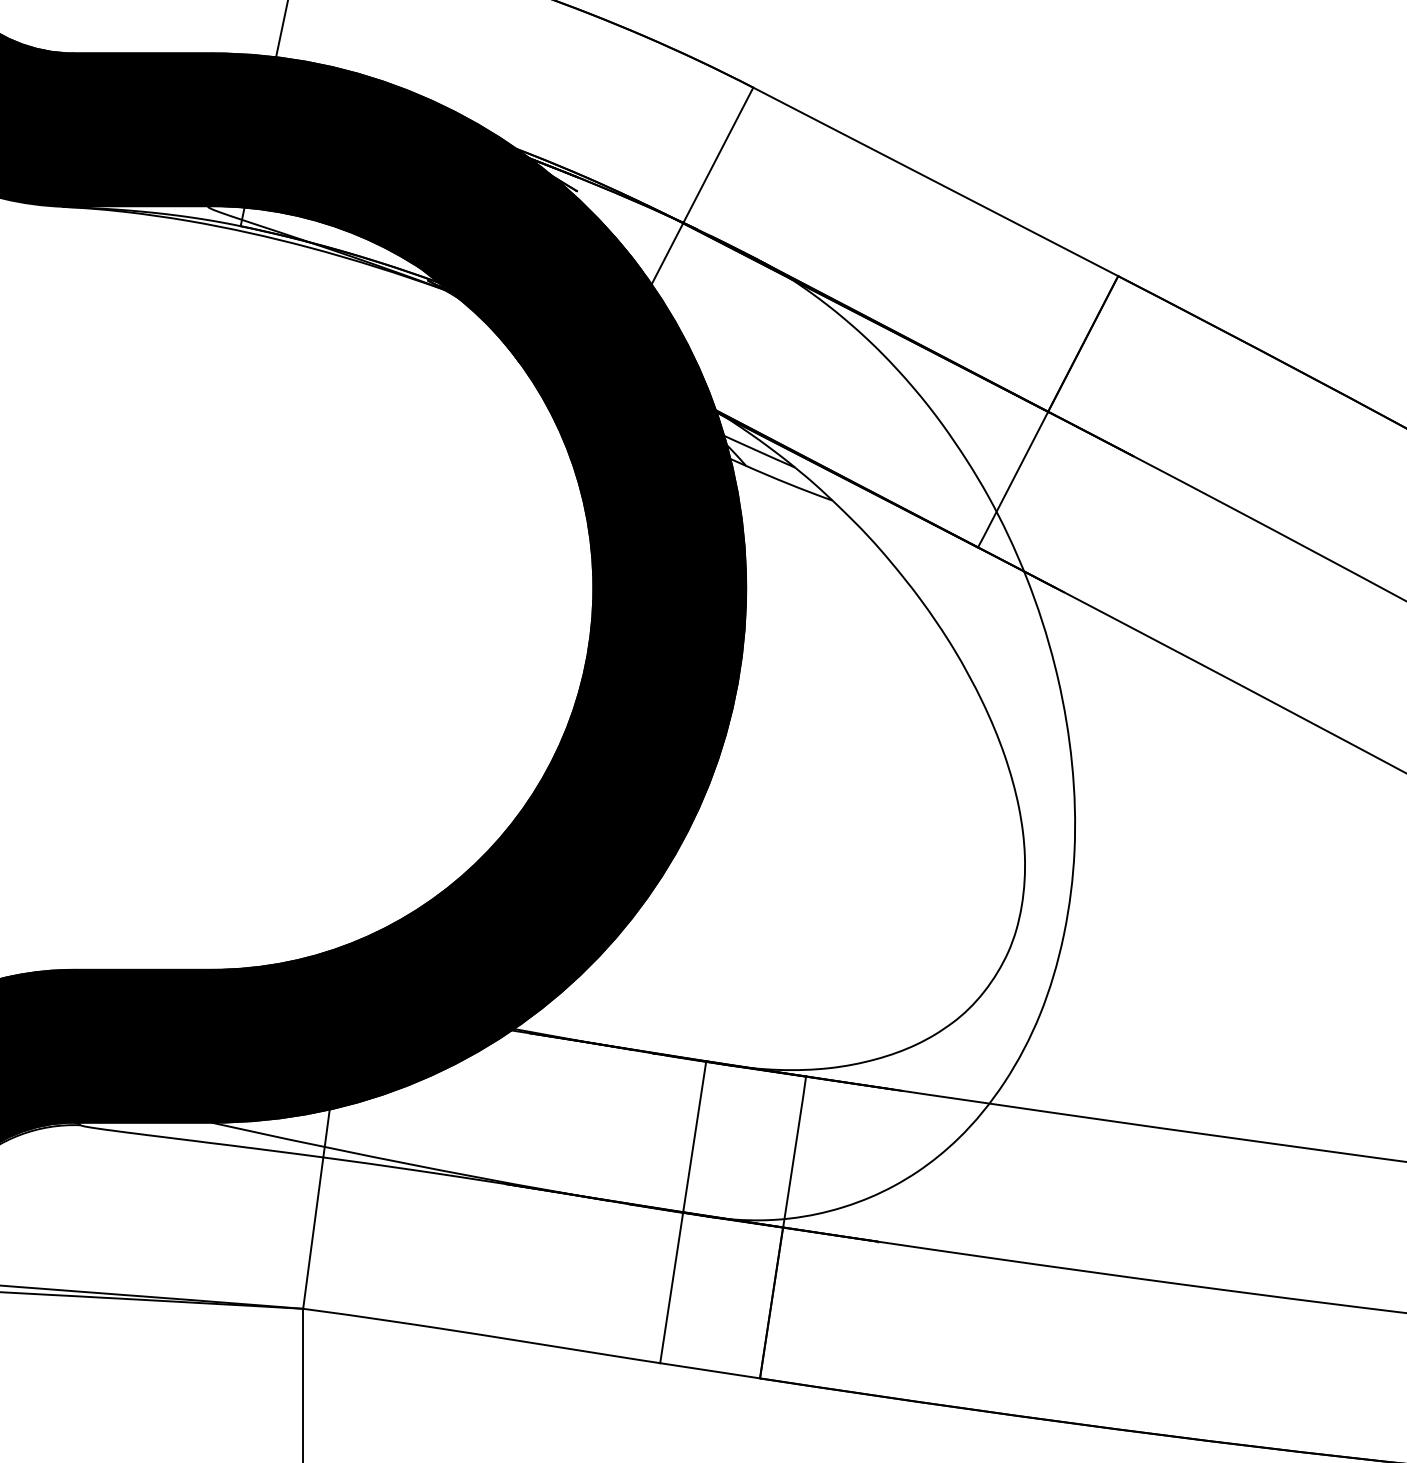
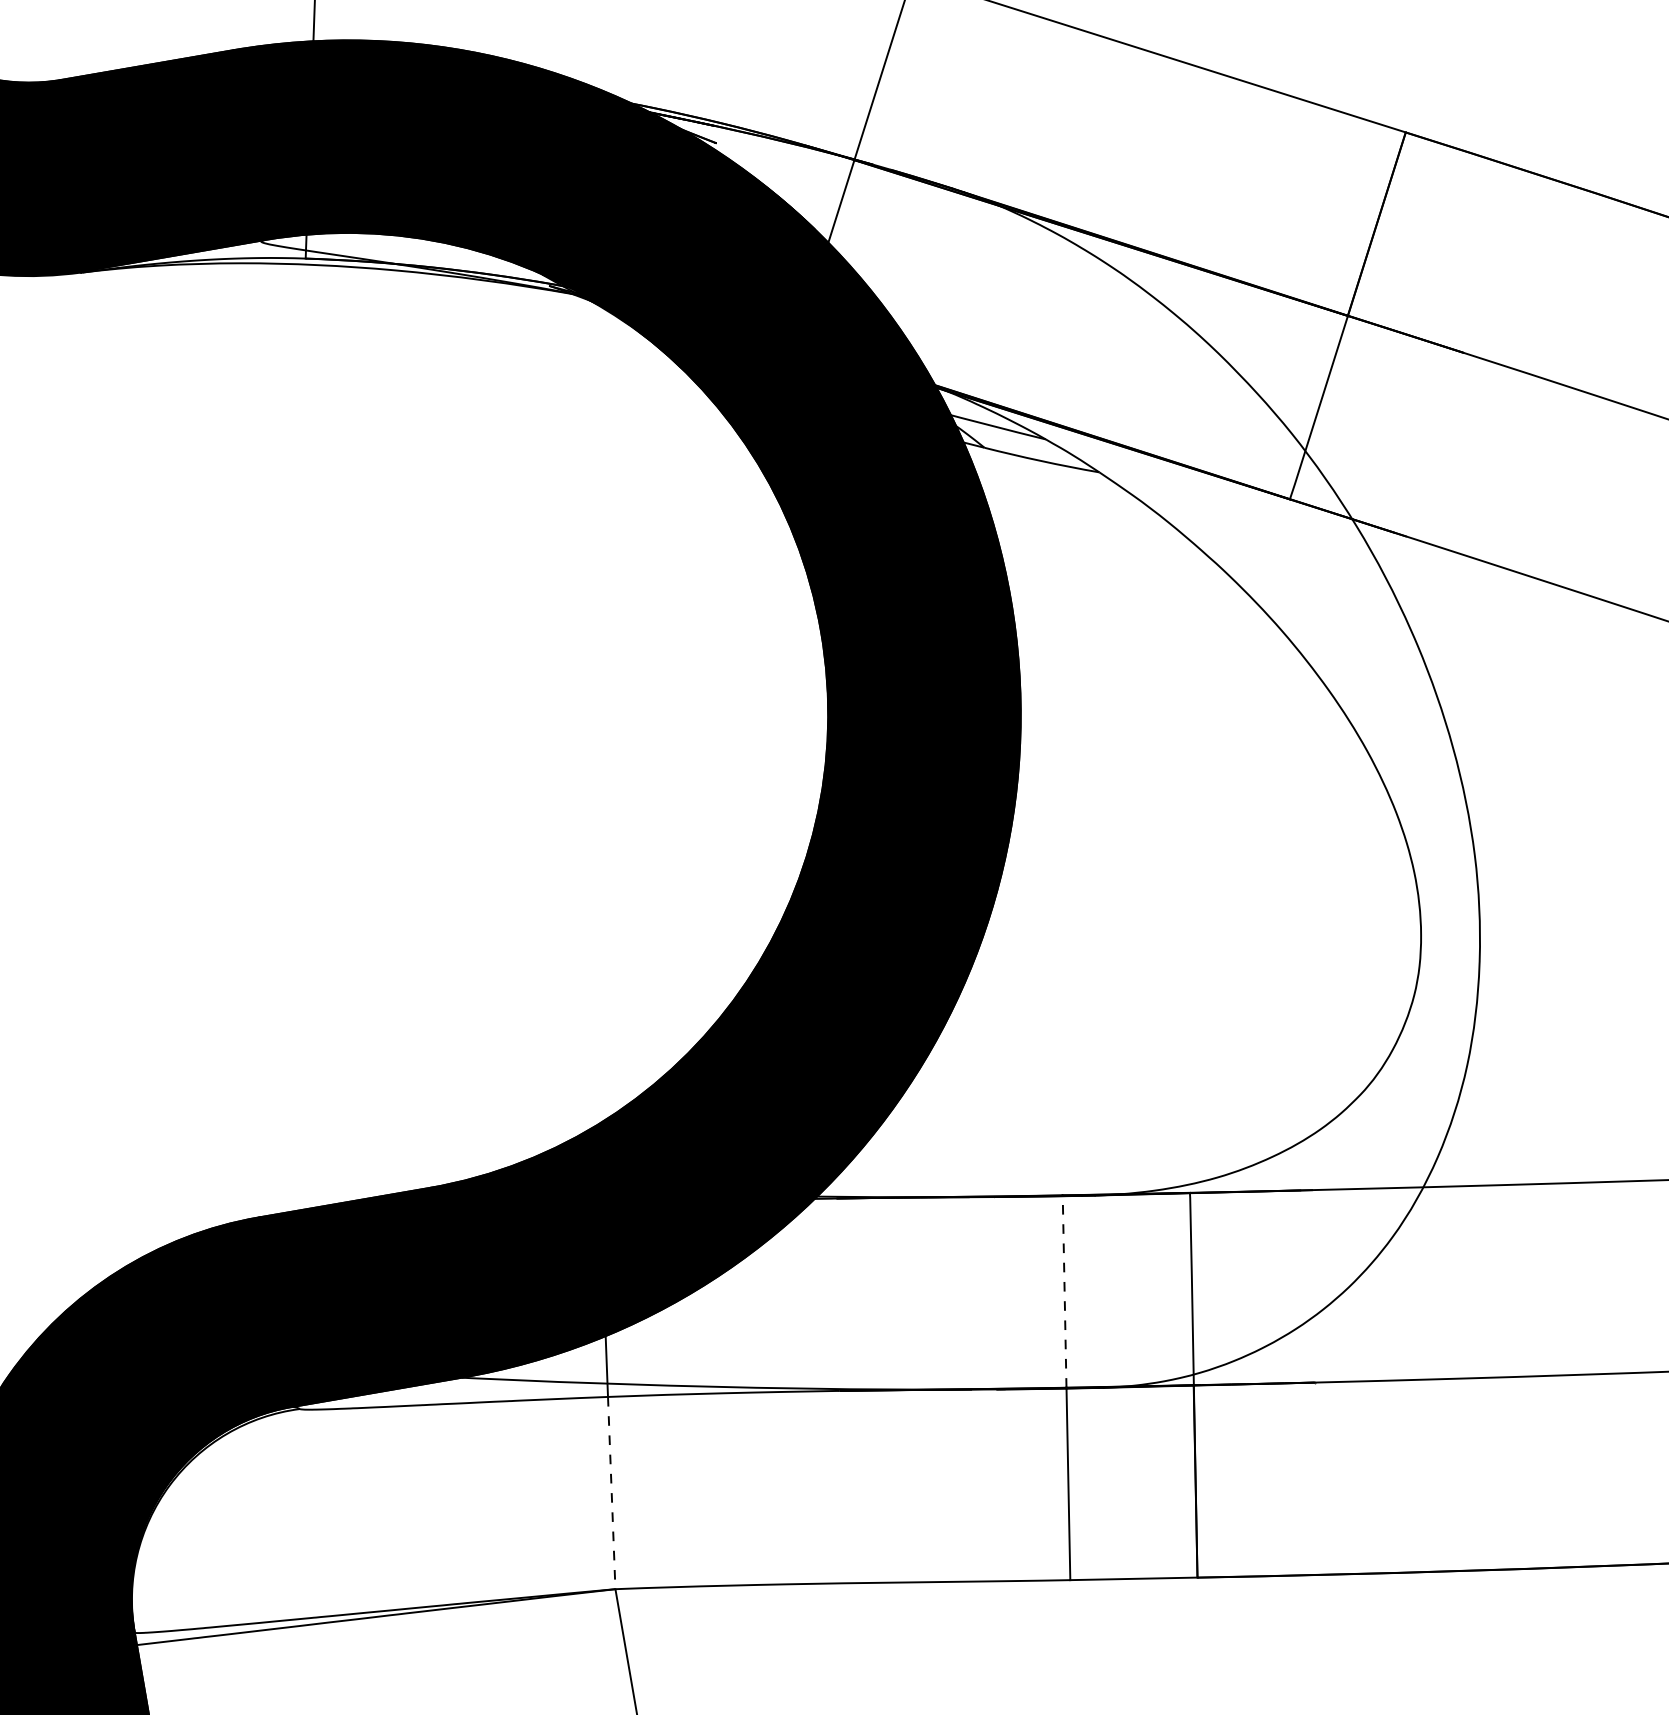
line: (694, 1136) -> (1064, 1291), solid -> dashed
line: (313, 1233) -> (612, 1493), solid -> dashed

